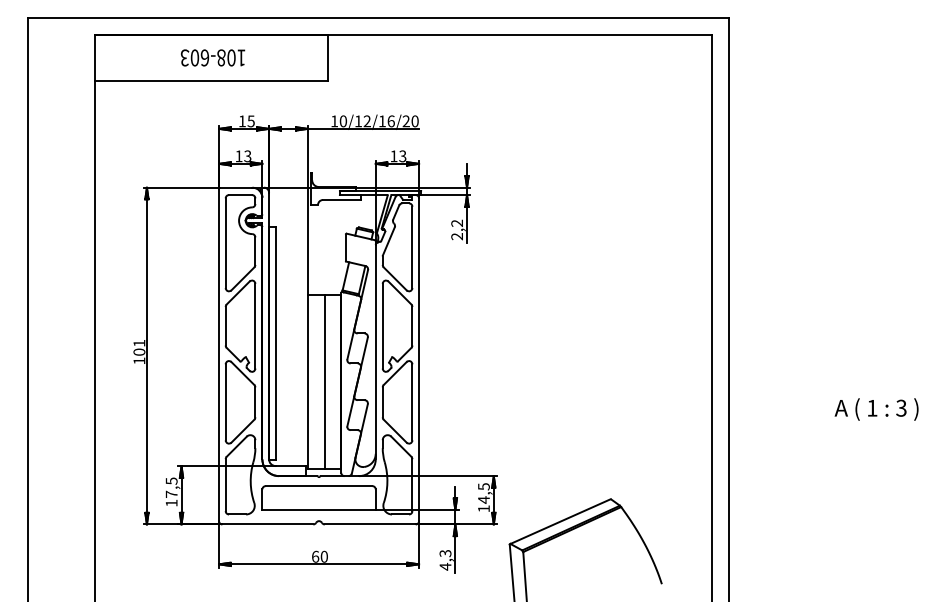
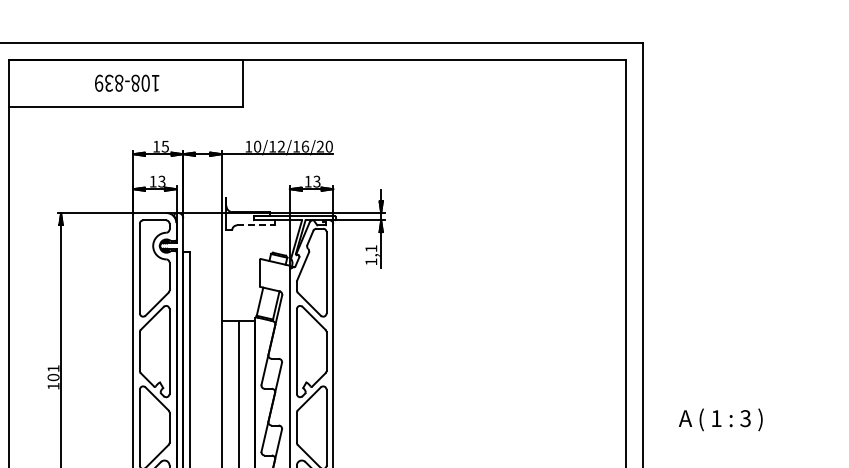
text: (194, 57) -> (108, 82), 108-603 -> 108-839
line: (341, 200) -> (255, 225), solid -> dashed
text: (456, 229) -> (370, 254), 2,2 -> 1,1
text: (876, 409) -> (720, 419), moved

